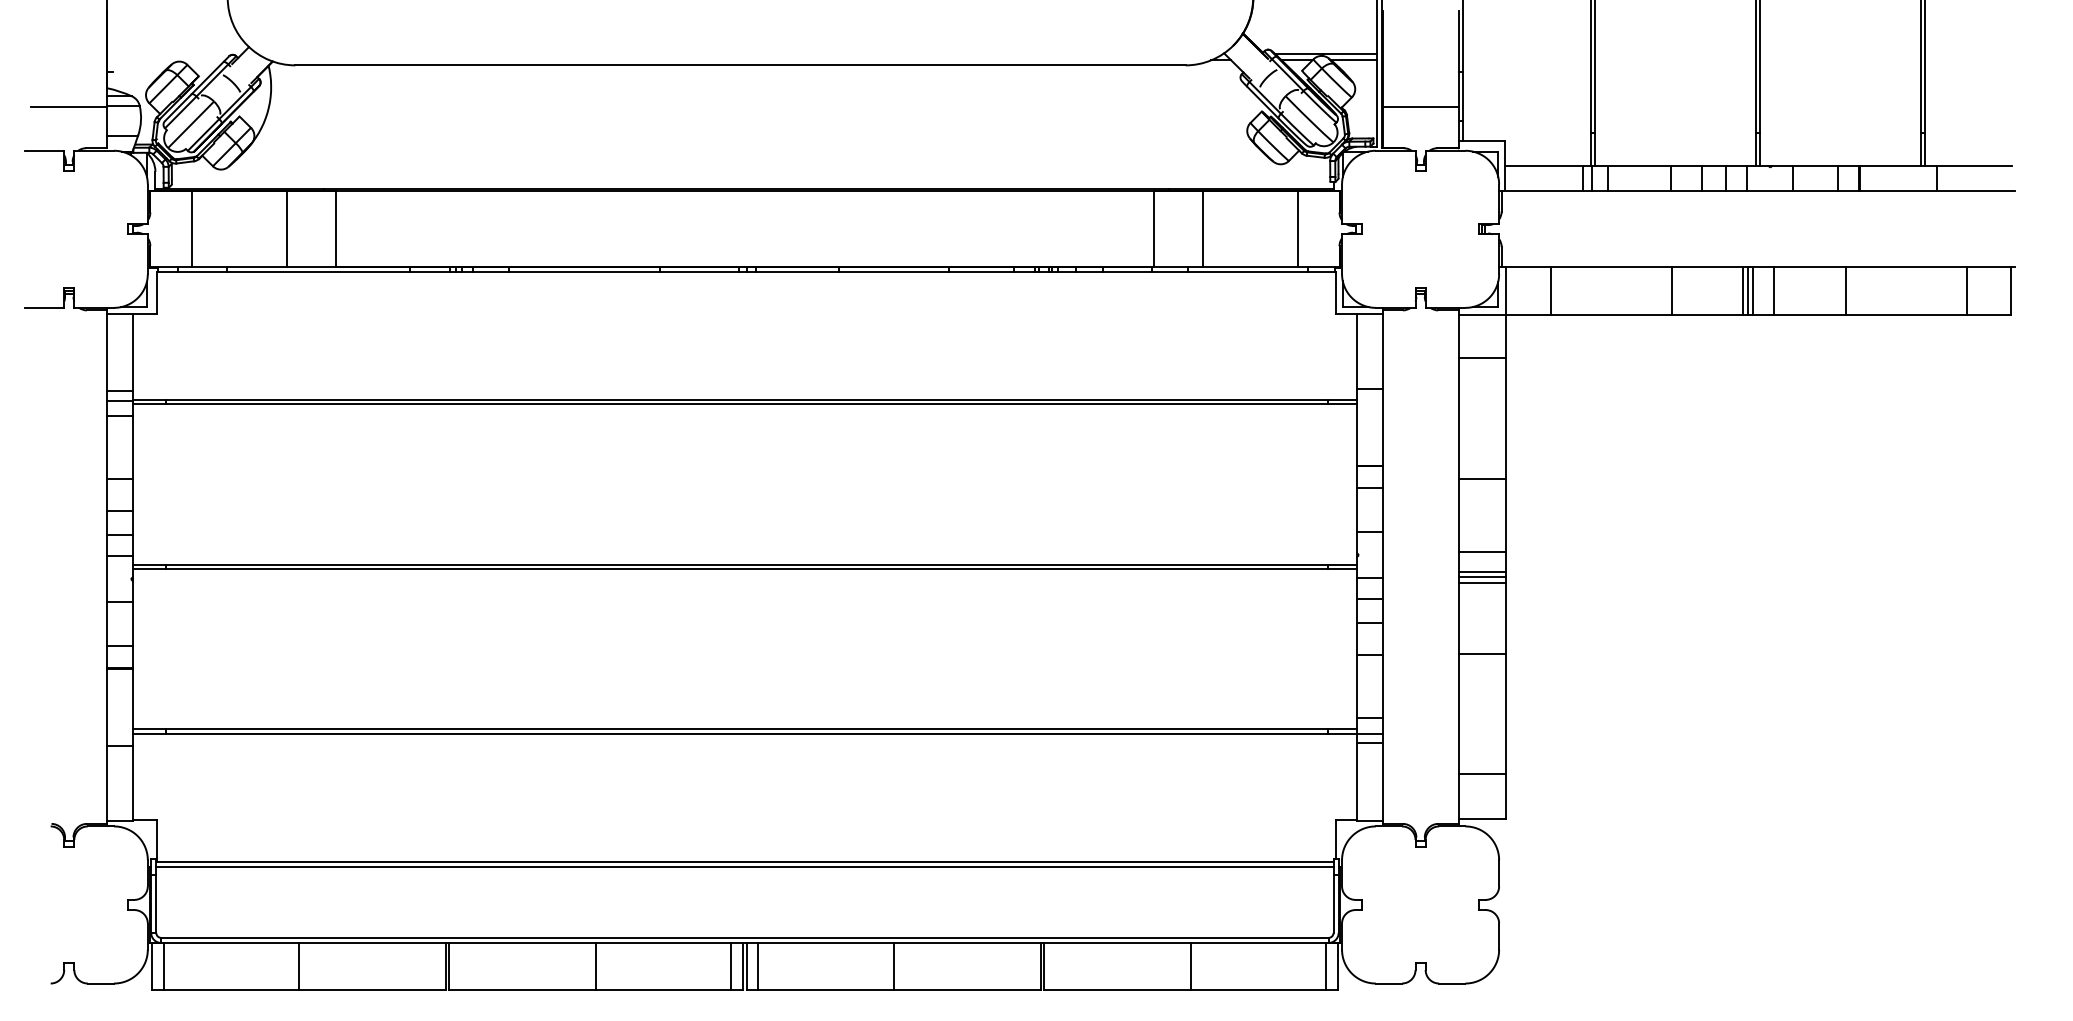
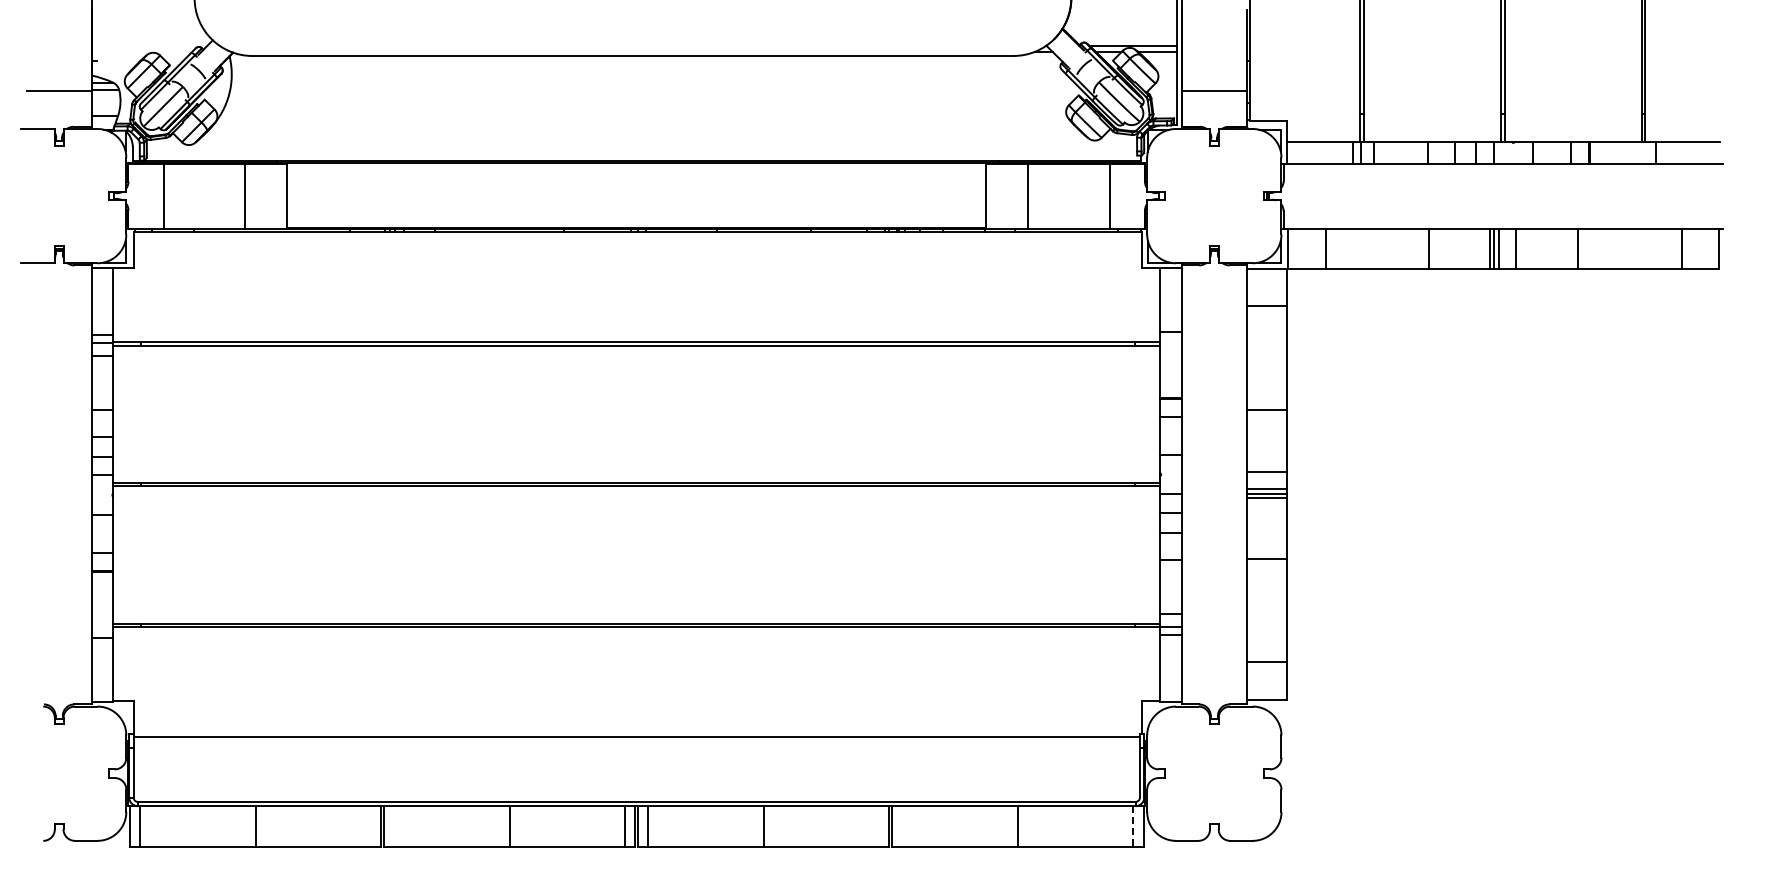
line: (744, 867) -> (636, 741), removed
line: (1326, 966) -> (1133, 826), solid -> dashed

